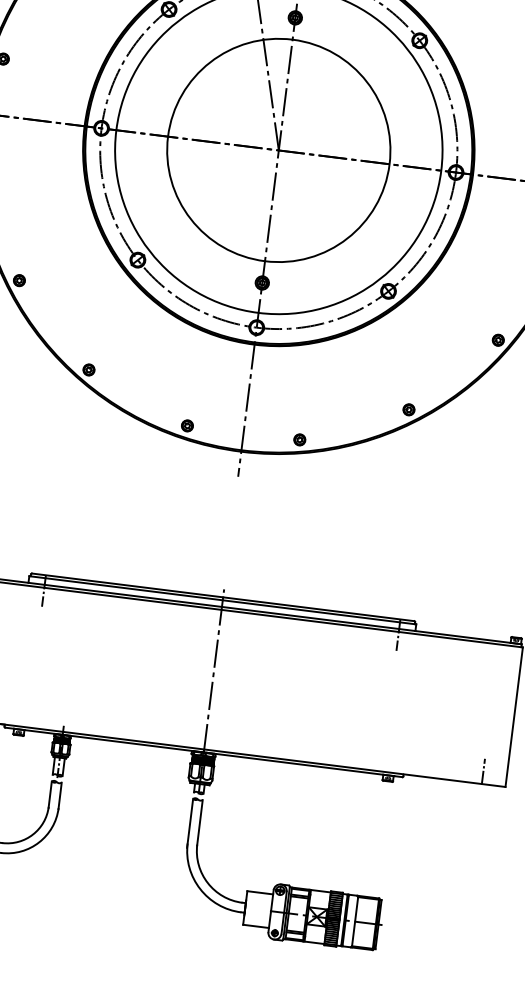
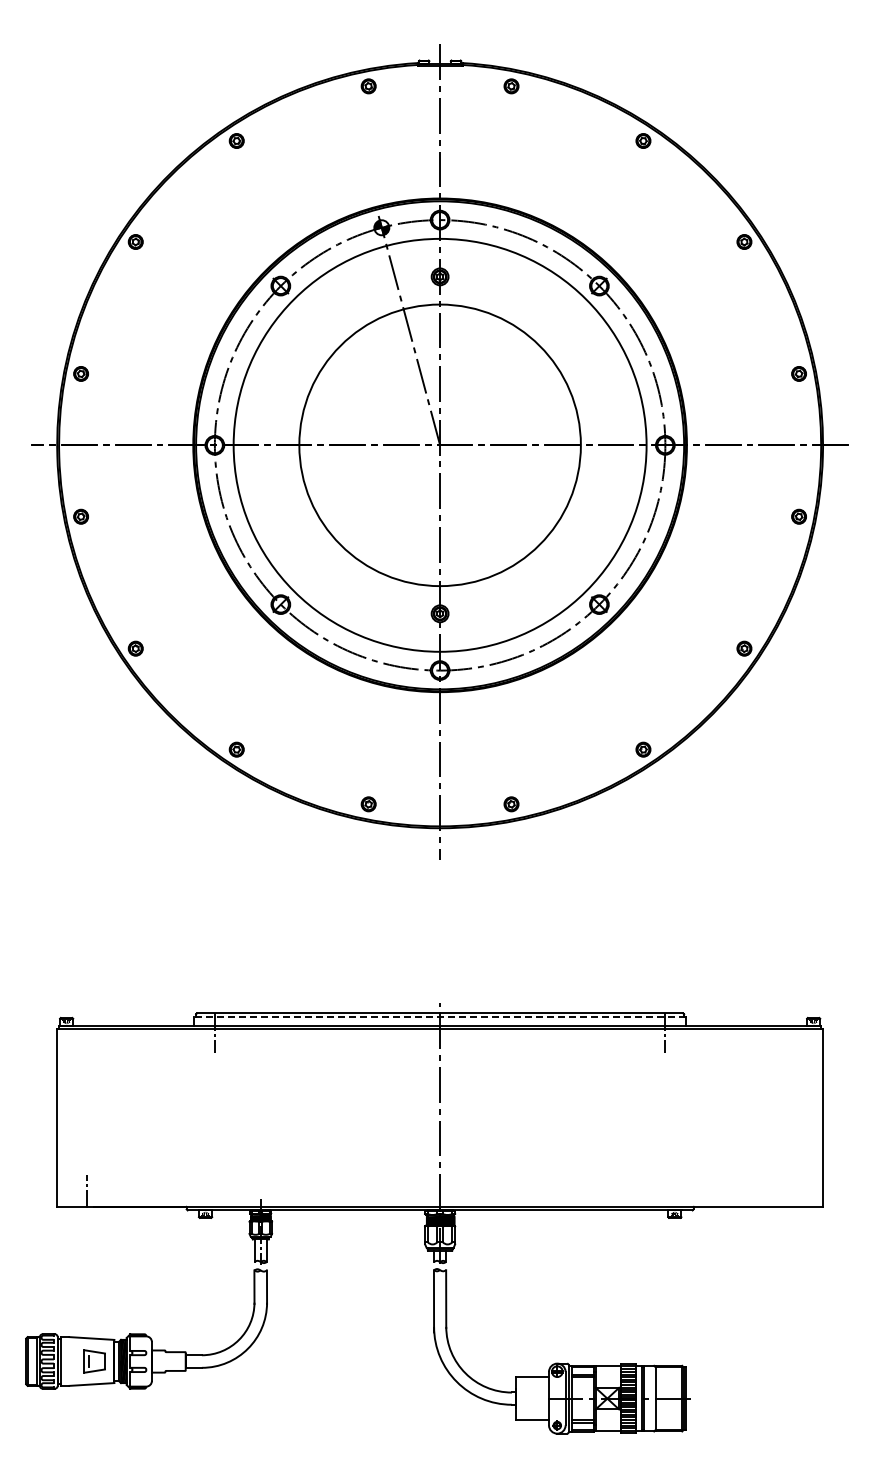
line: (222, 600) -> (439, 1017), solid -> dashed
line: (483, 771) -> (793, 1190), removed

